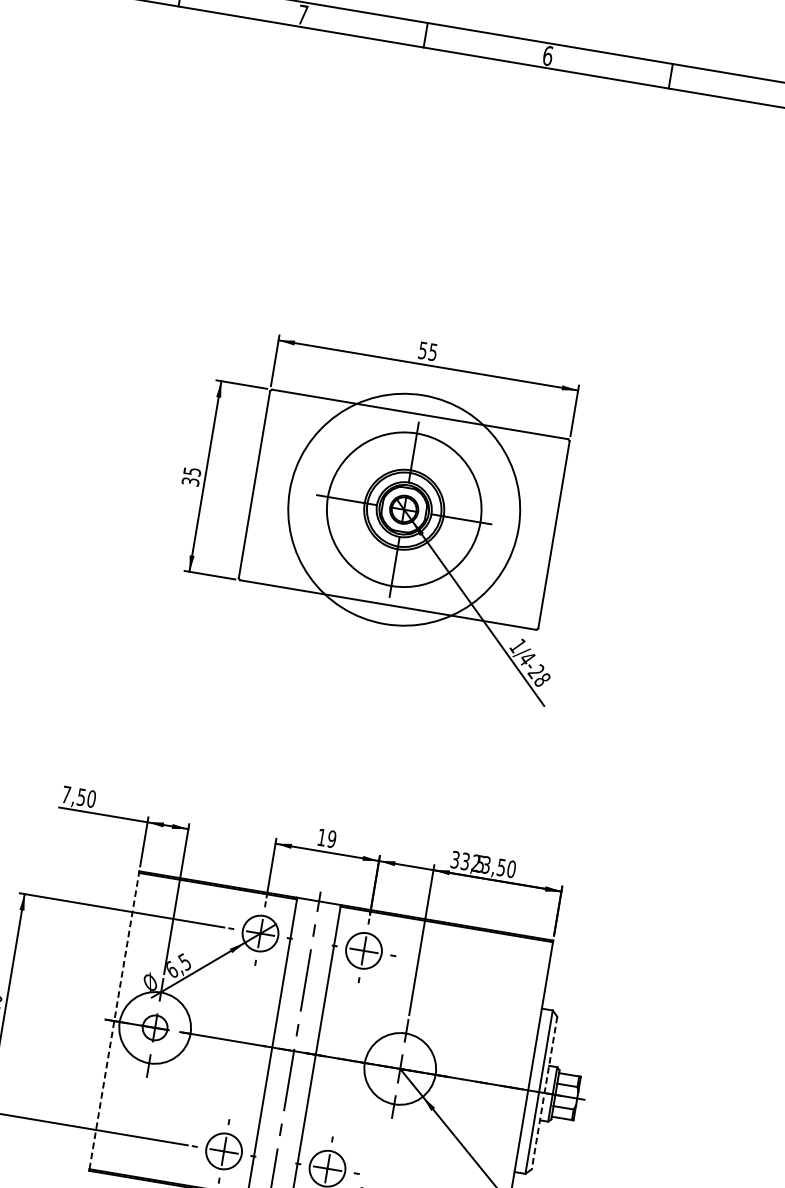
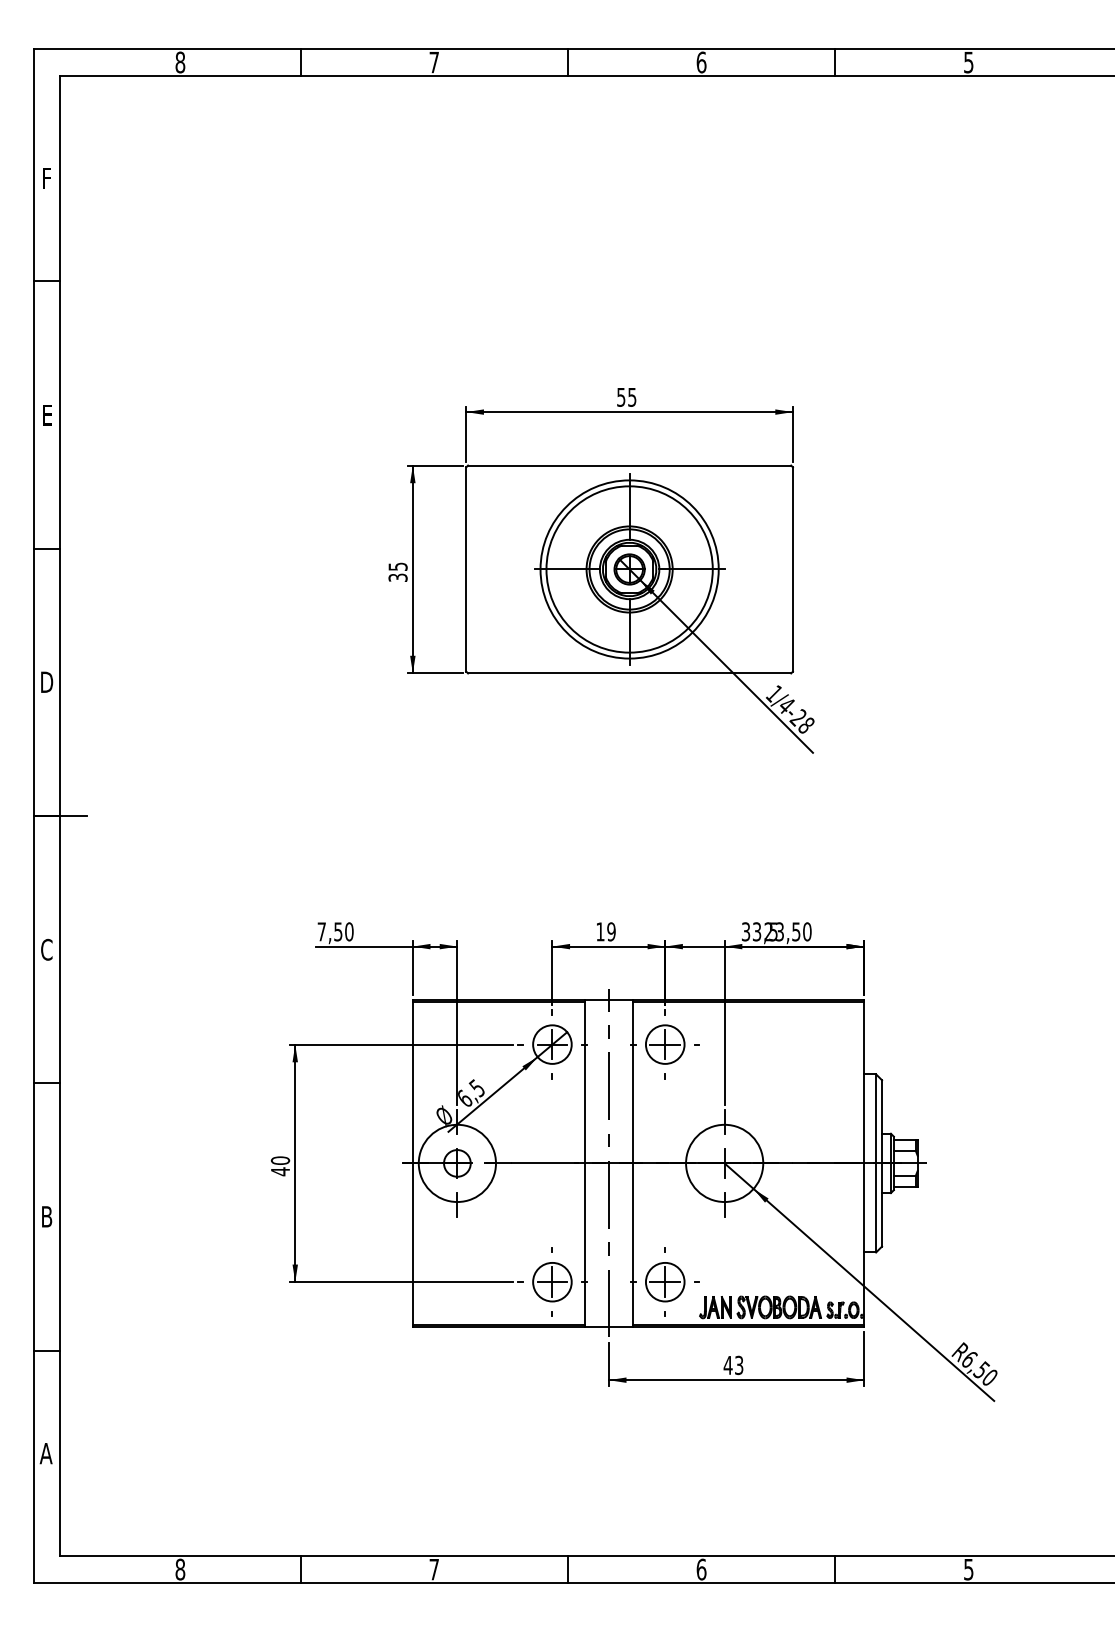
circle: (404, 509) -> (629, 569), size x0.71
line: (113, 1021) -> (412, 1163), dashed -> solid
line: (544, 1093) -> (882, 1163), dashed -> solid

